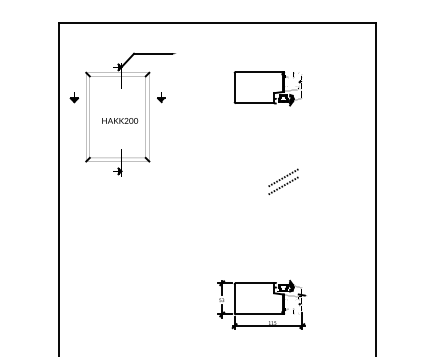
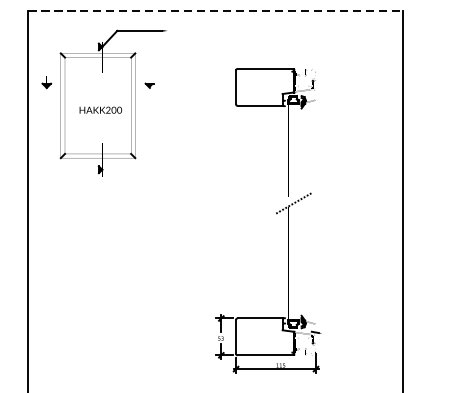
line: (217, 22) -> (215, 10), solid -> dashed
part: (122, 114) -> (103, 102), moved
line: (283, 177) -> (293, 193), removed

